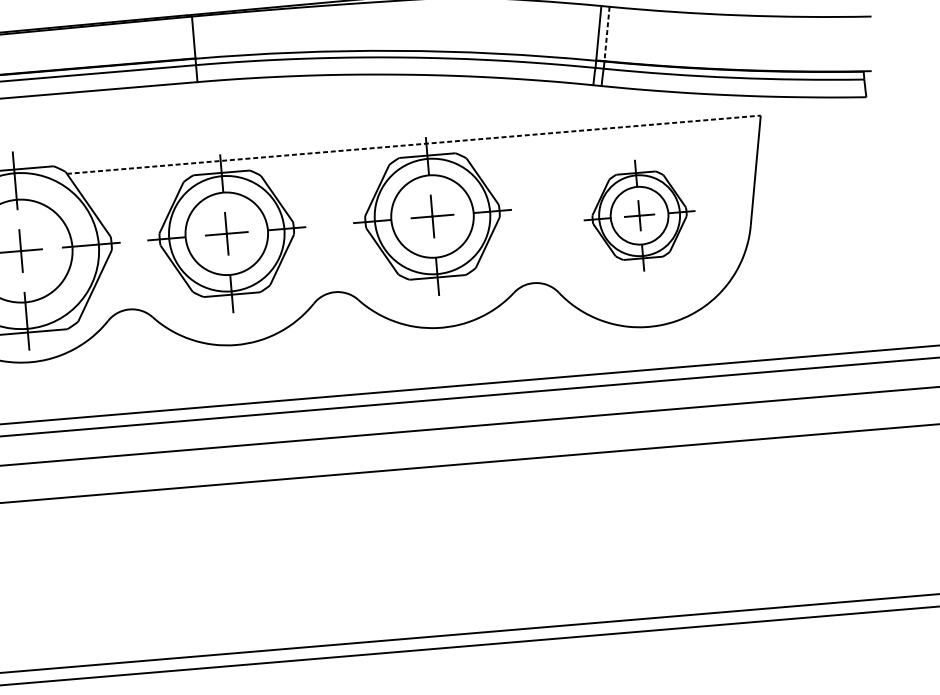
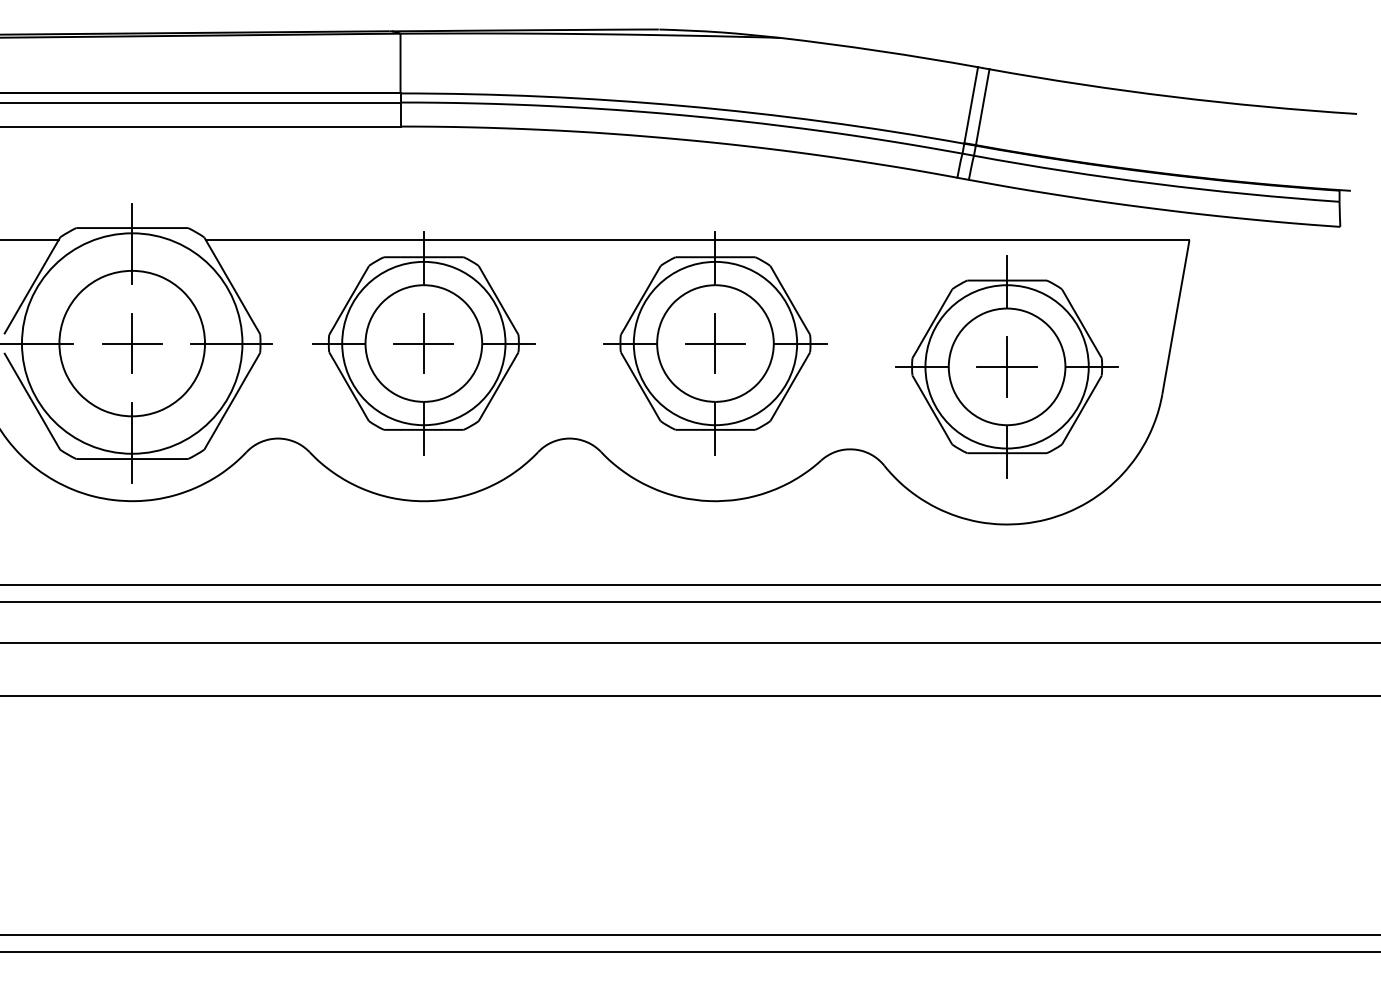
line: (606, 34) -> (982, 107), dashed -> solid
line: (413, 144) -> (697, 240), dashed -> solid
part: (639, 215) -> (1006, 366), size x1.43

